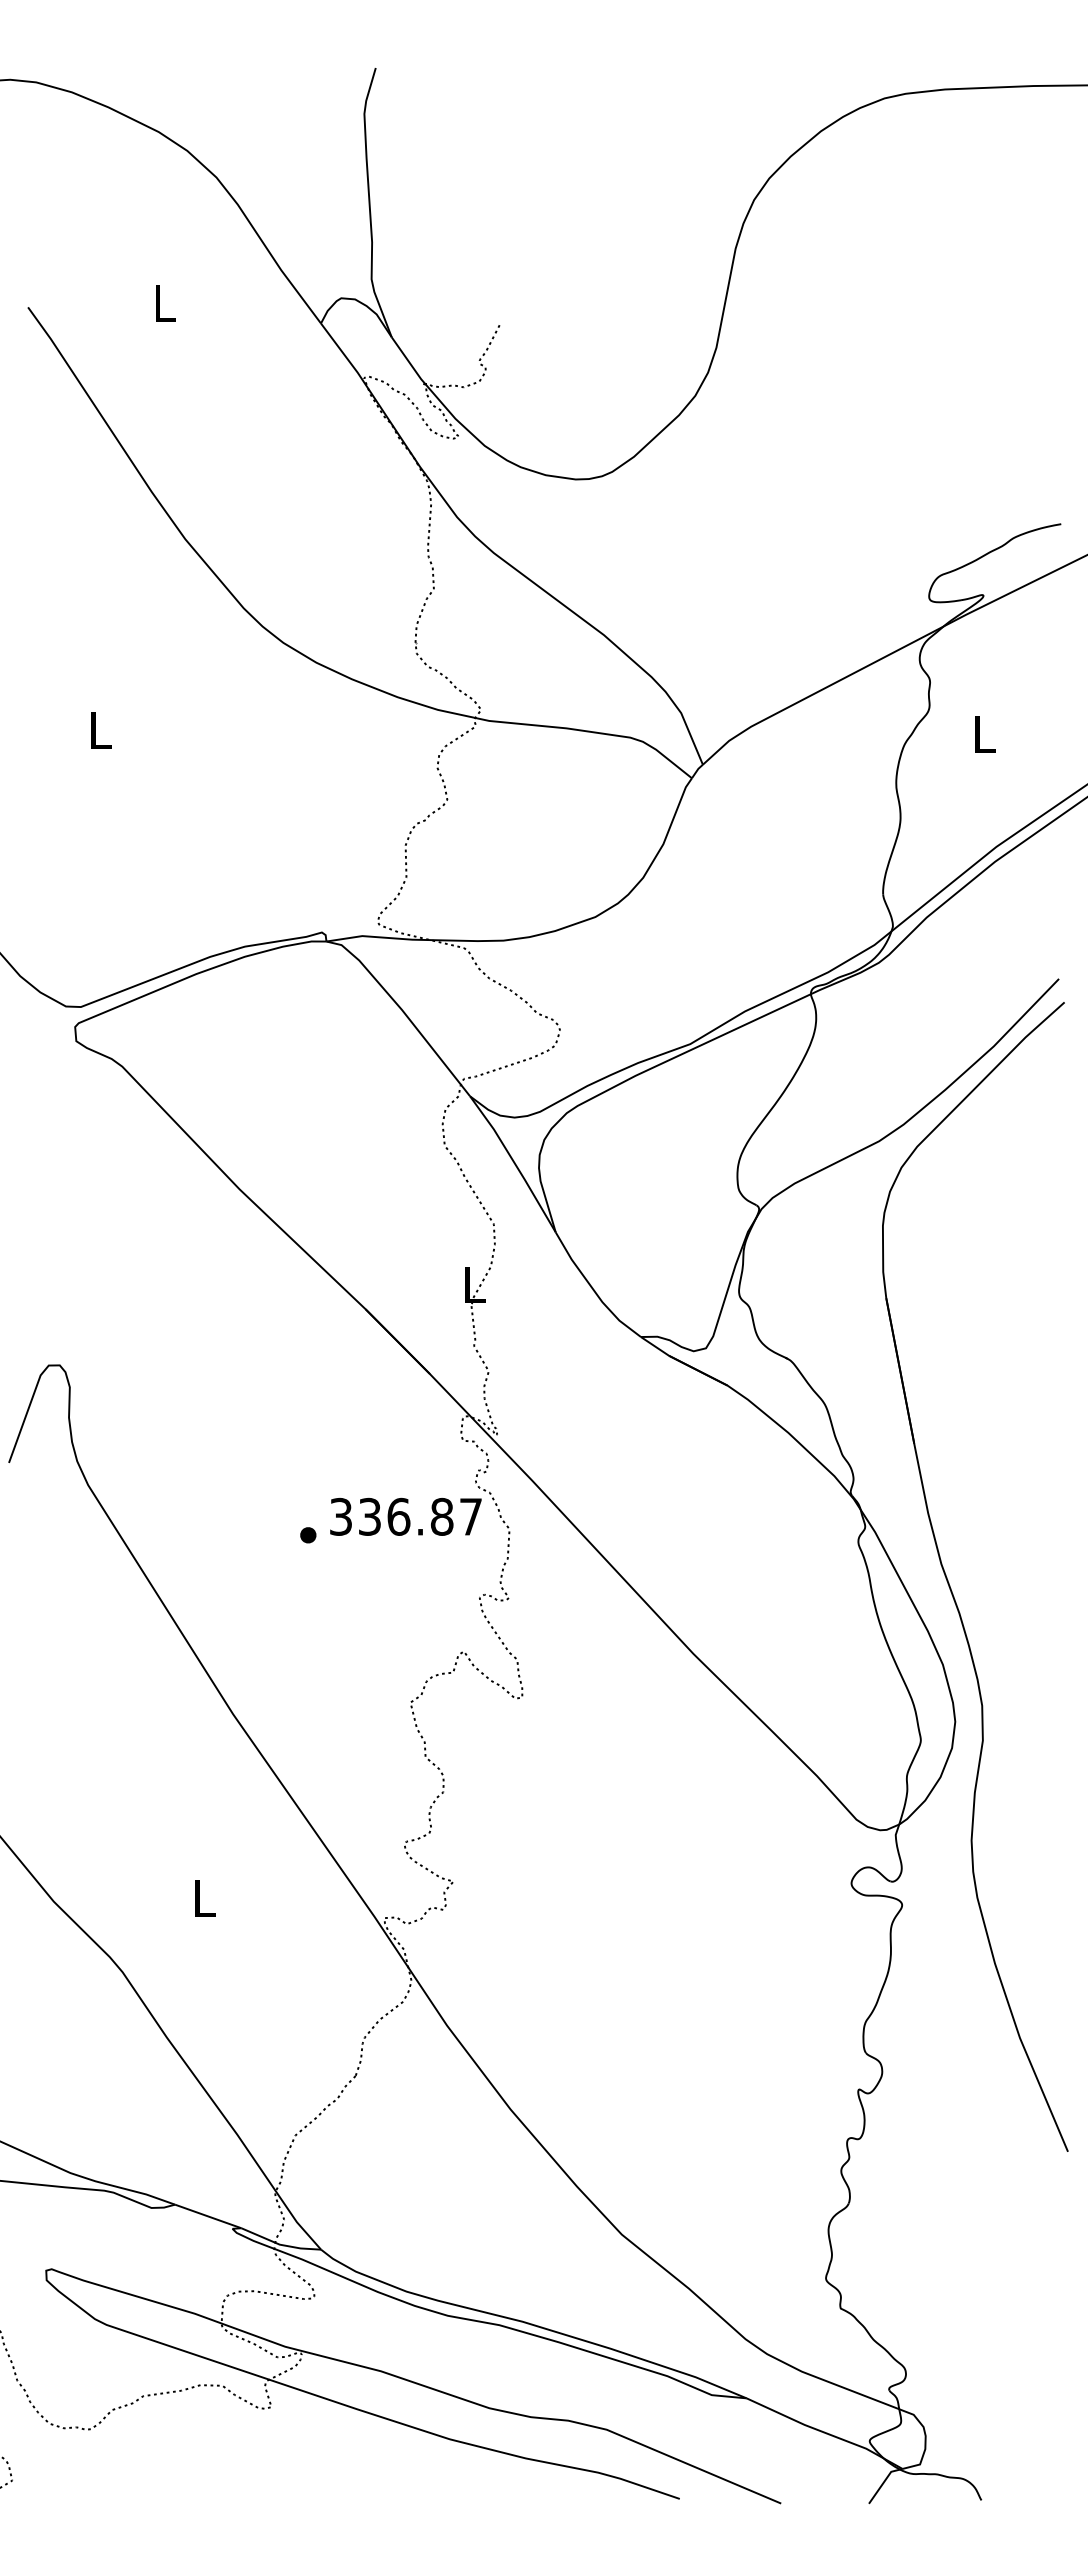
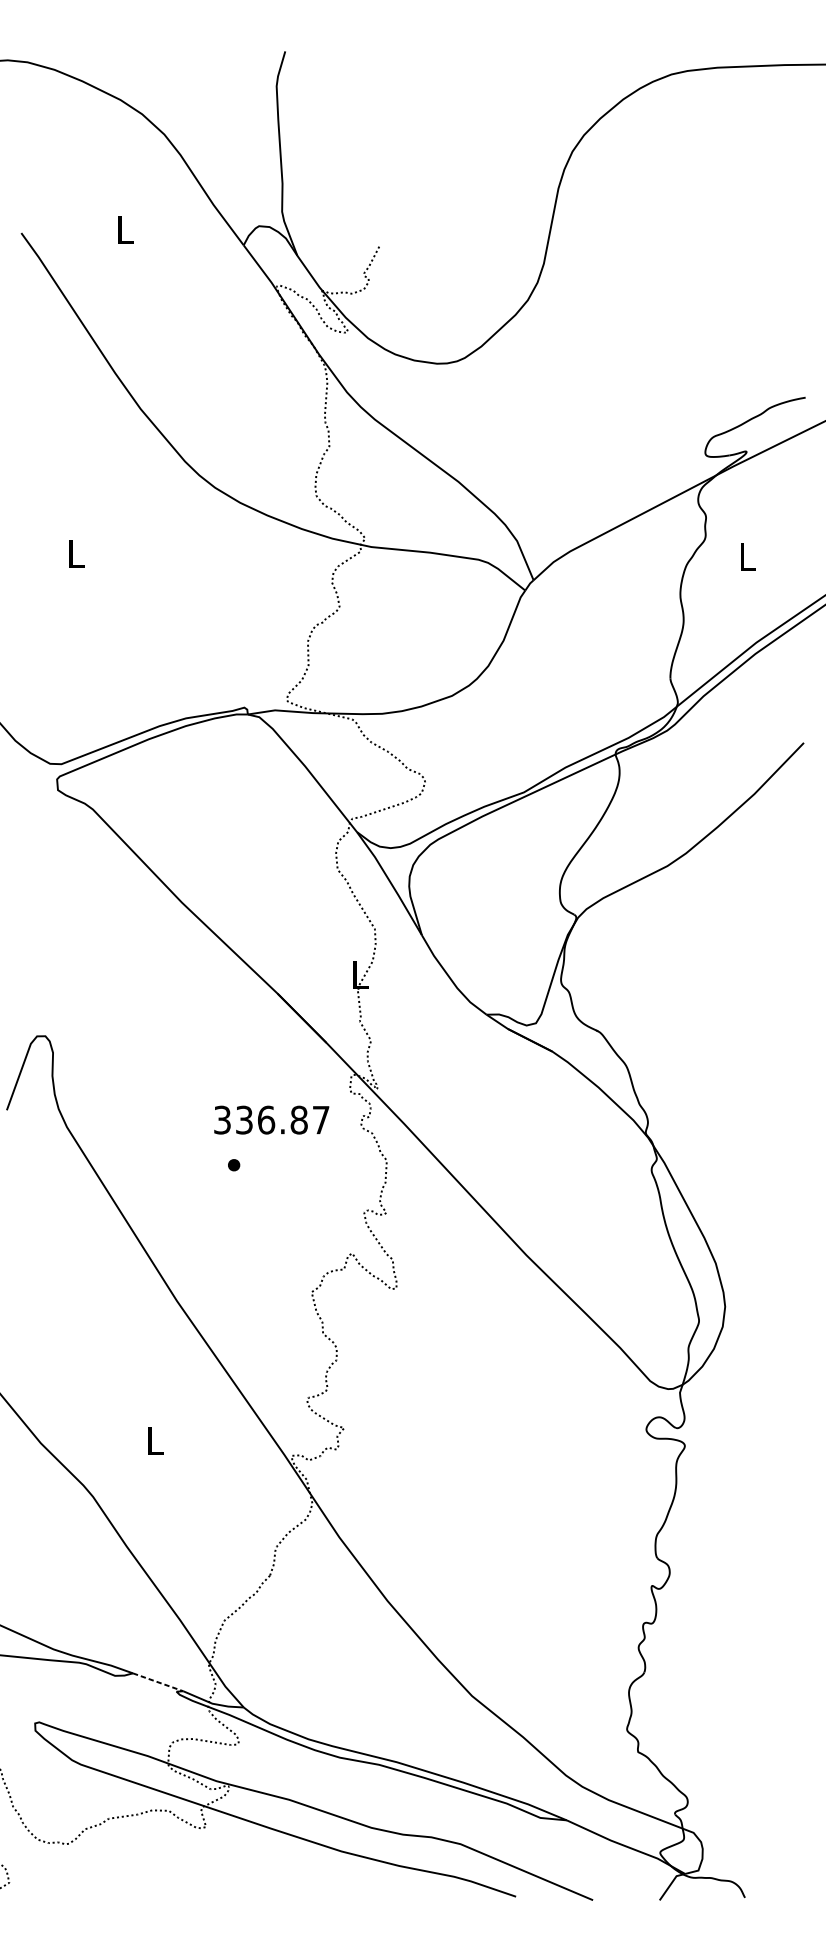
text: (405, 1516) -> (271, 1119), moved
part: (950, 1585) -> (721, 1203), removed
line: (208, 2216) -> (158, 1682), solid -> dashed

